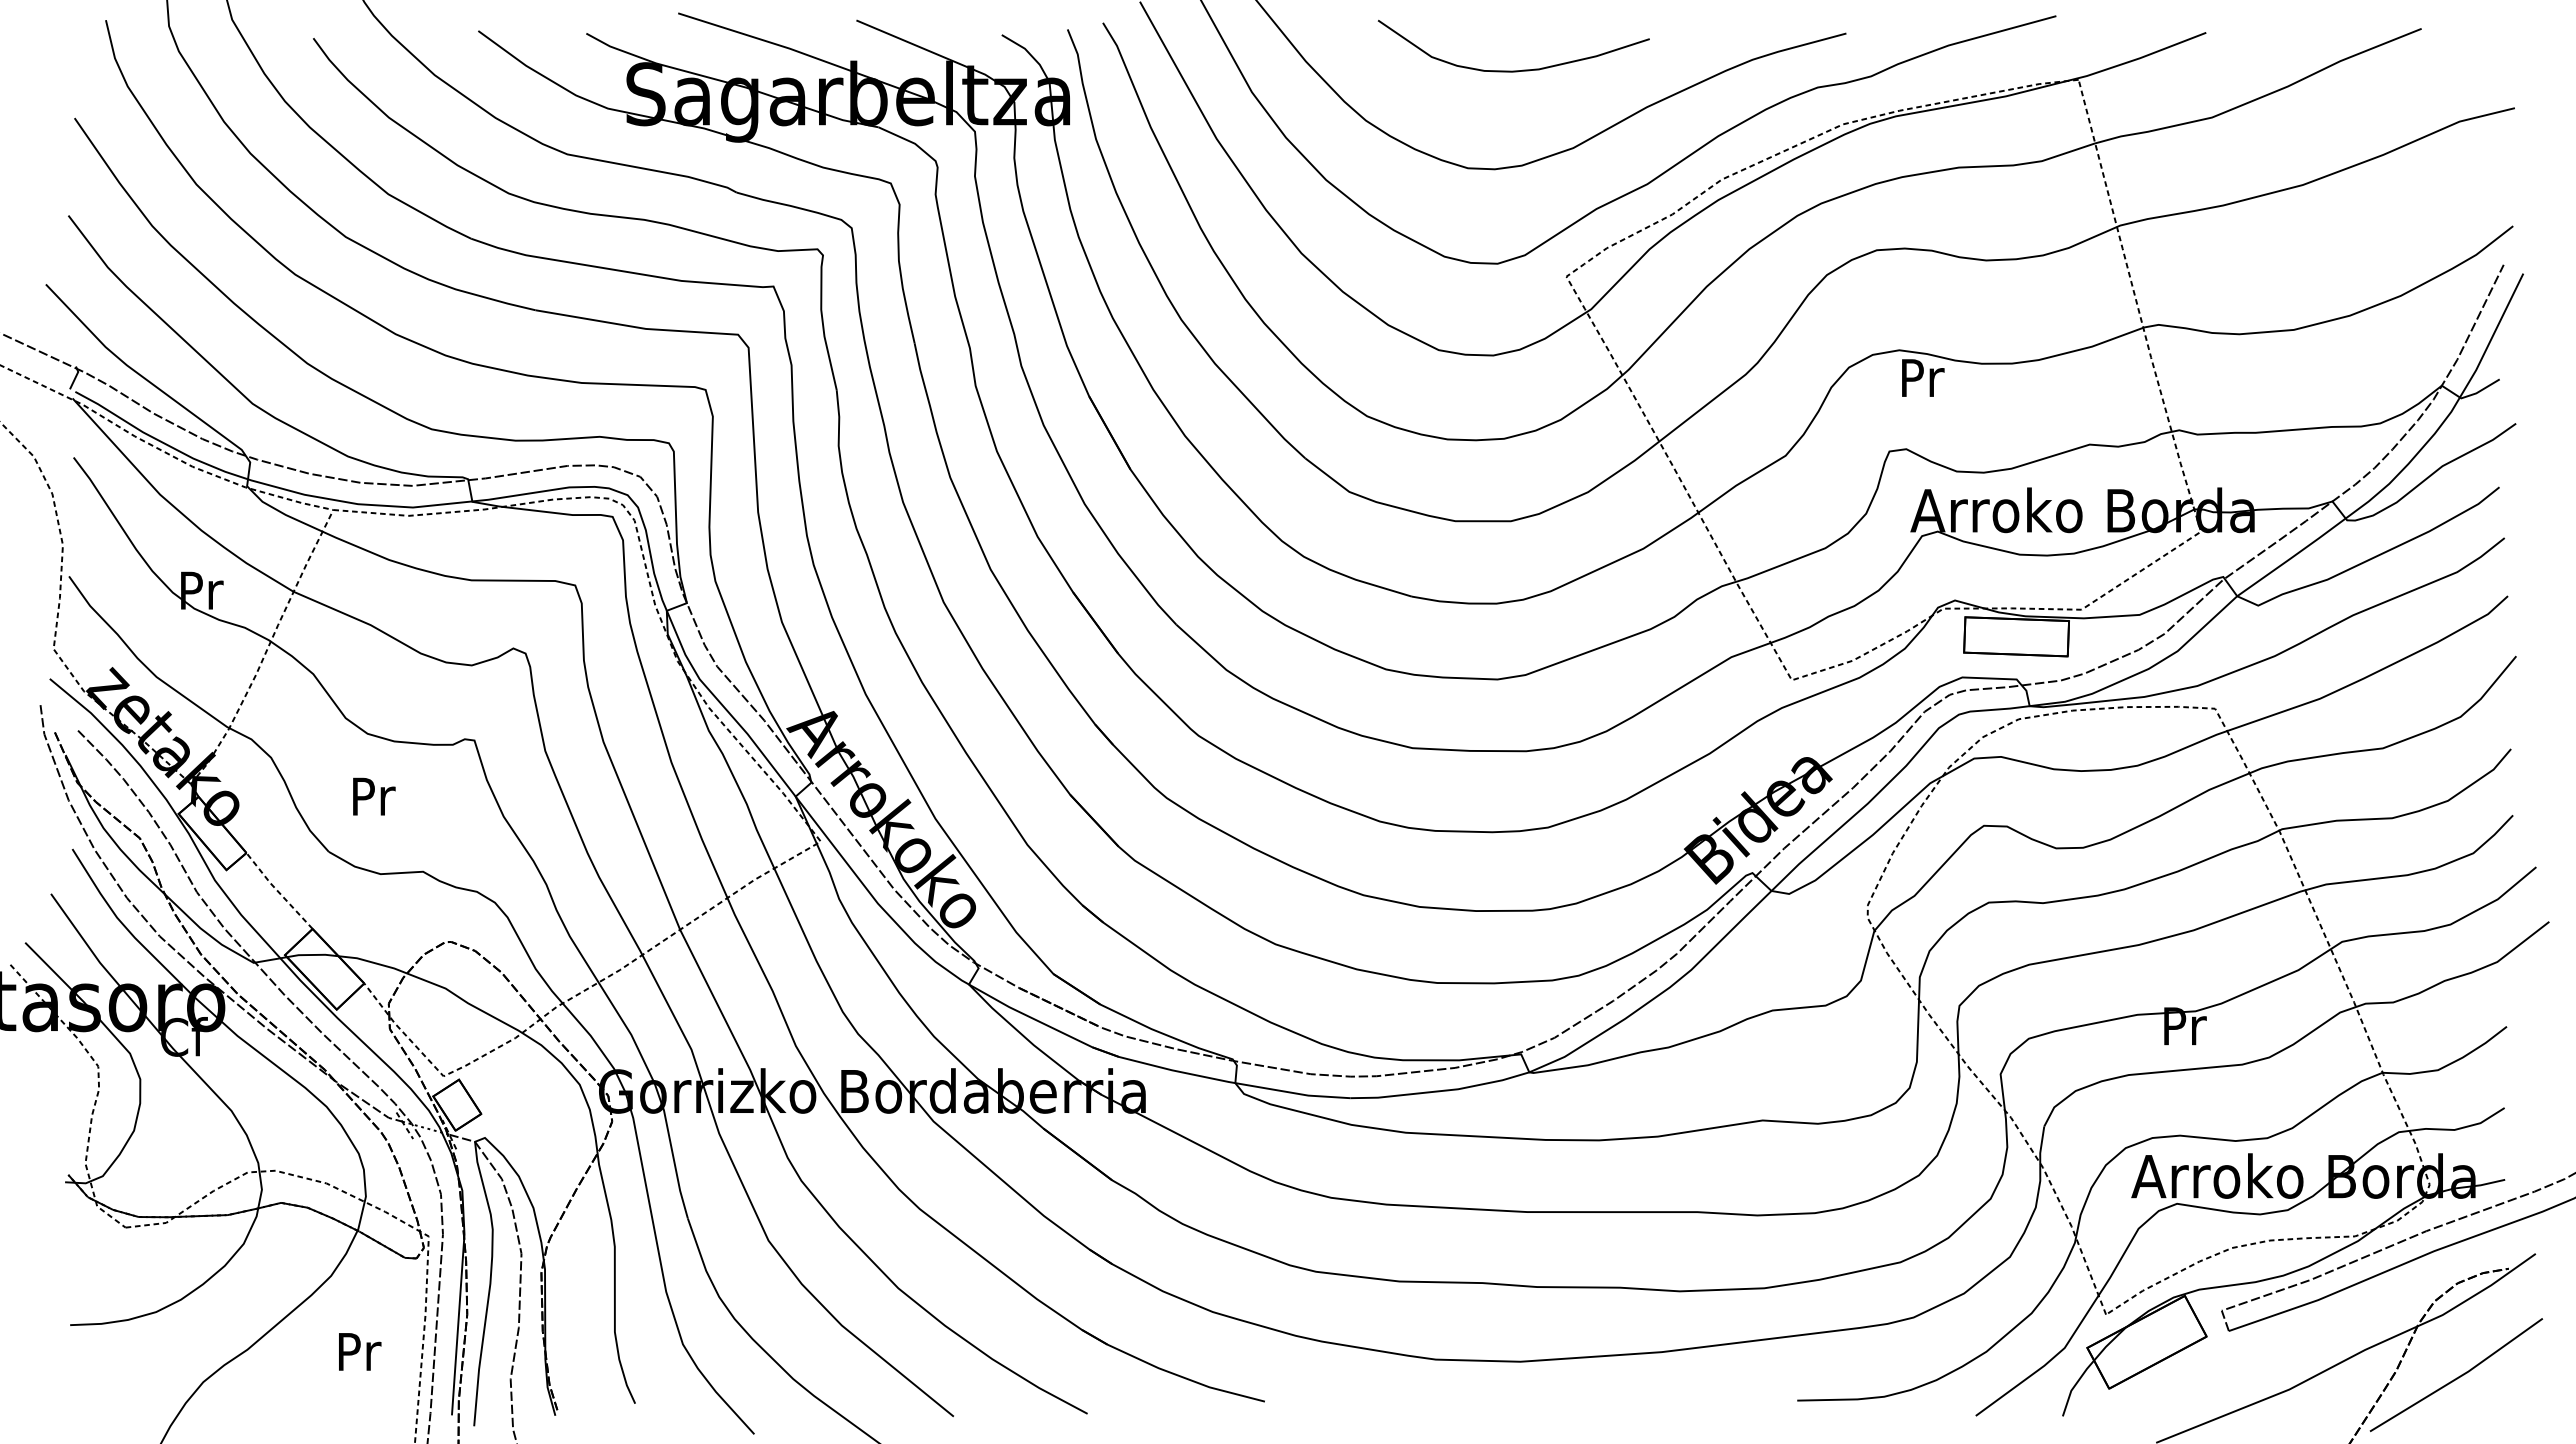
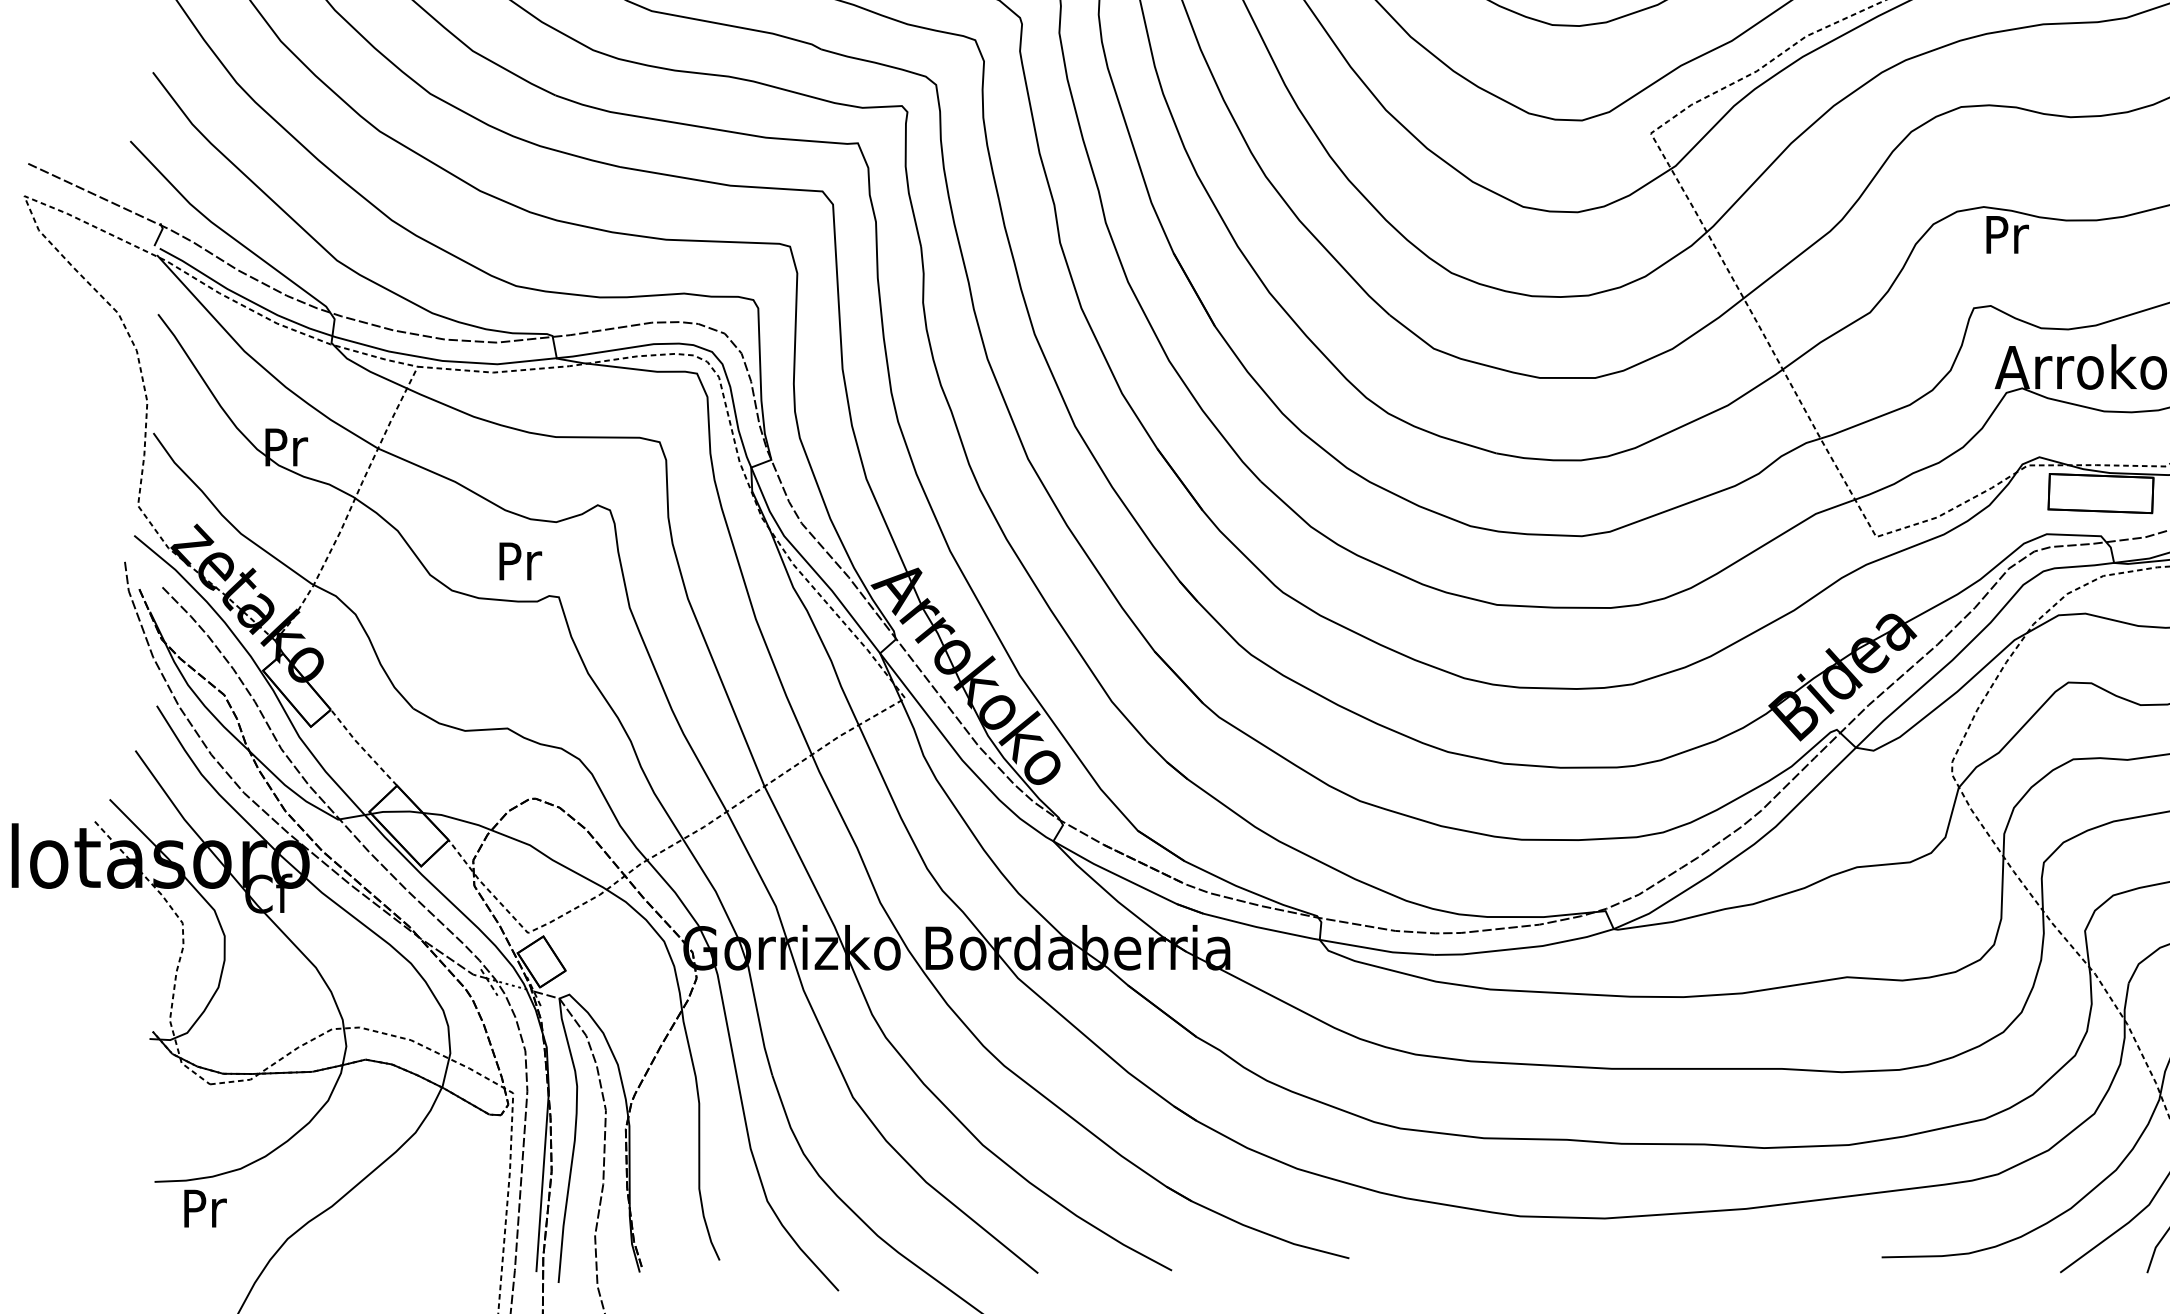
text: (374, 796) -> (520, 561), moved
text: (360, 1351) -> (205, 1208), moved

